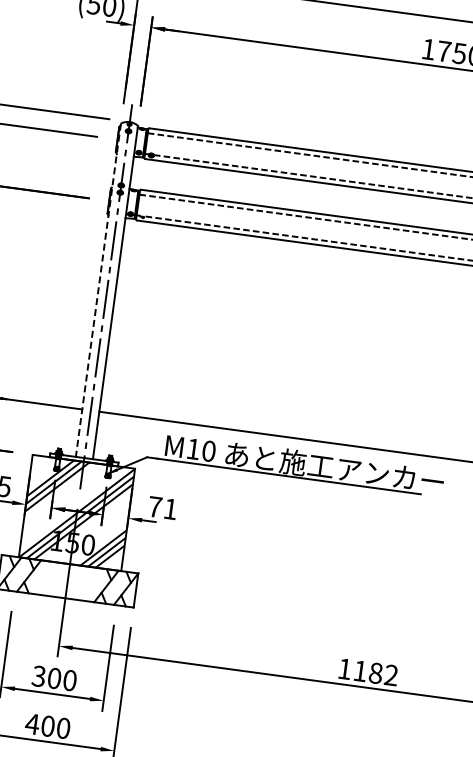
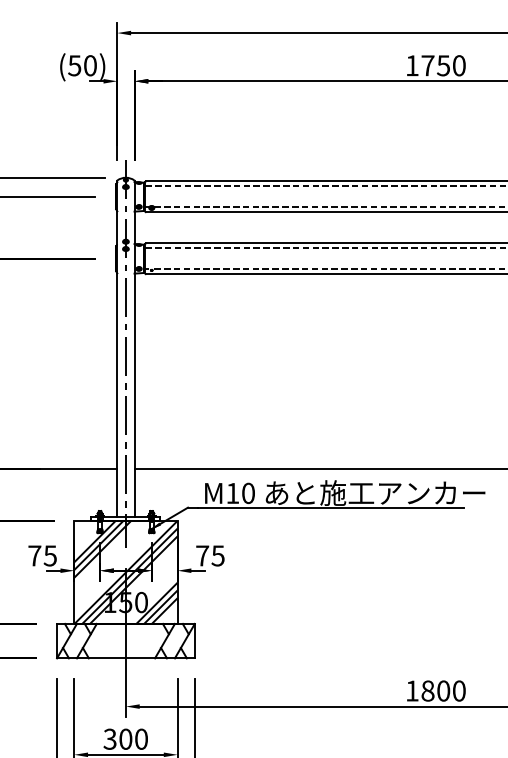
line: (98, 291) -> (117, 349), dashed -> solid
text: (169, 508) -> (217, 555), 71 -> 75
text: (375, 672) -> (443, 690), 1182 -> 1800

